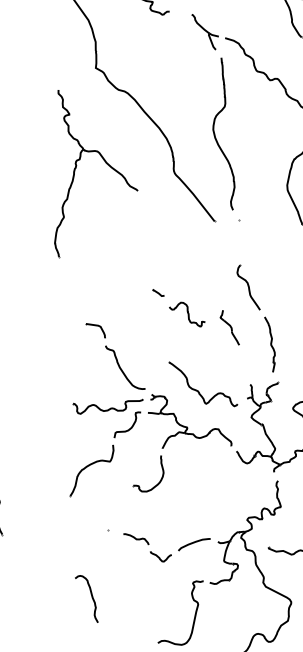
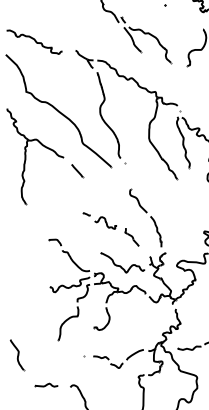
line: (156, 218) -> (77, 171), added
part: (229, 327) -> (131, 237), moved
part: (35, 566) -> (46, 384), added

